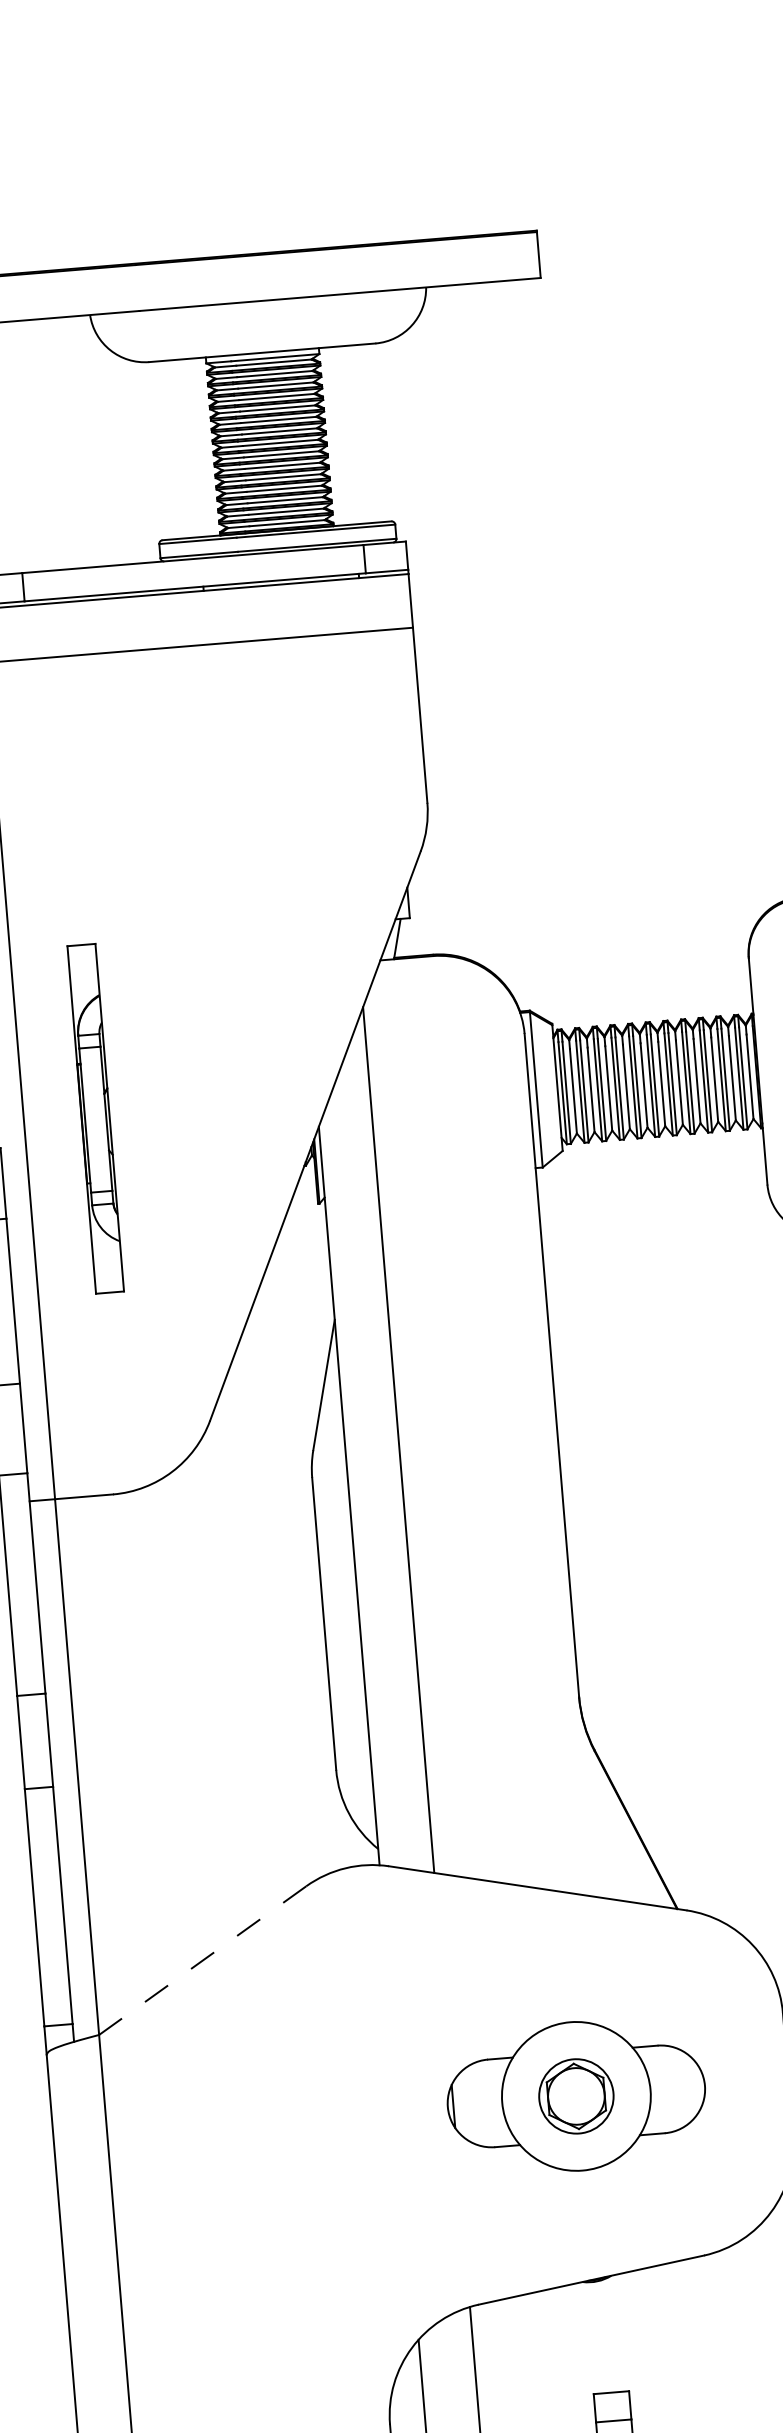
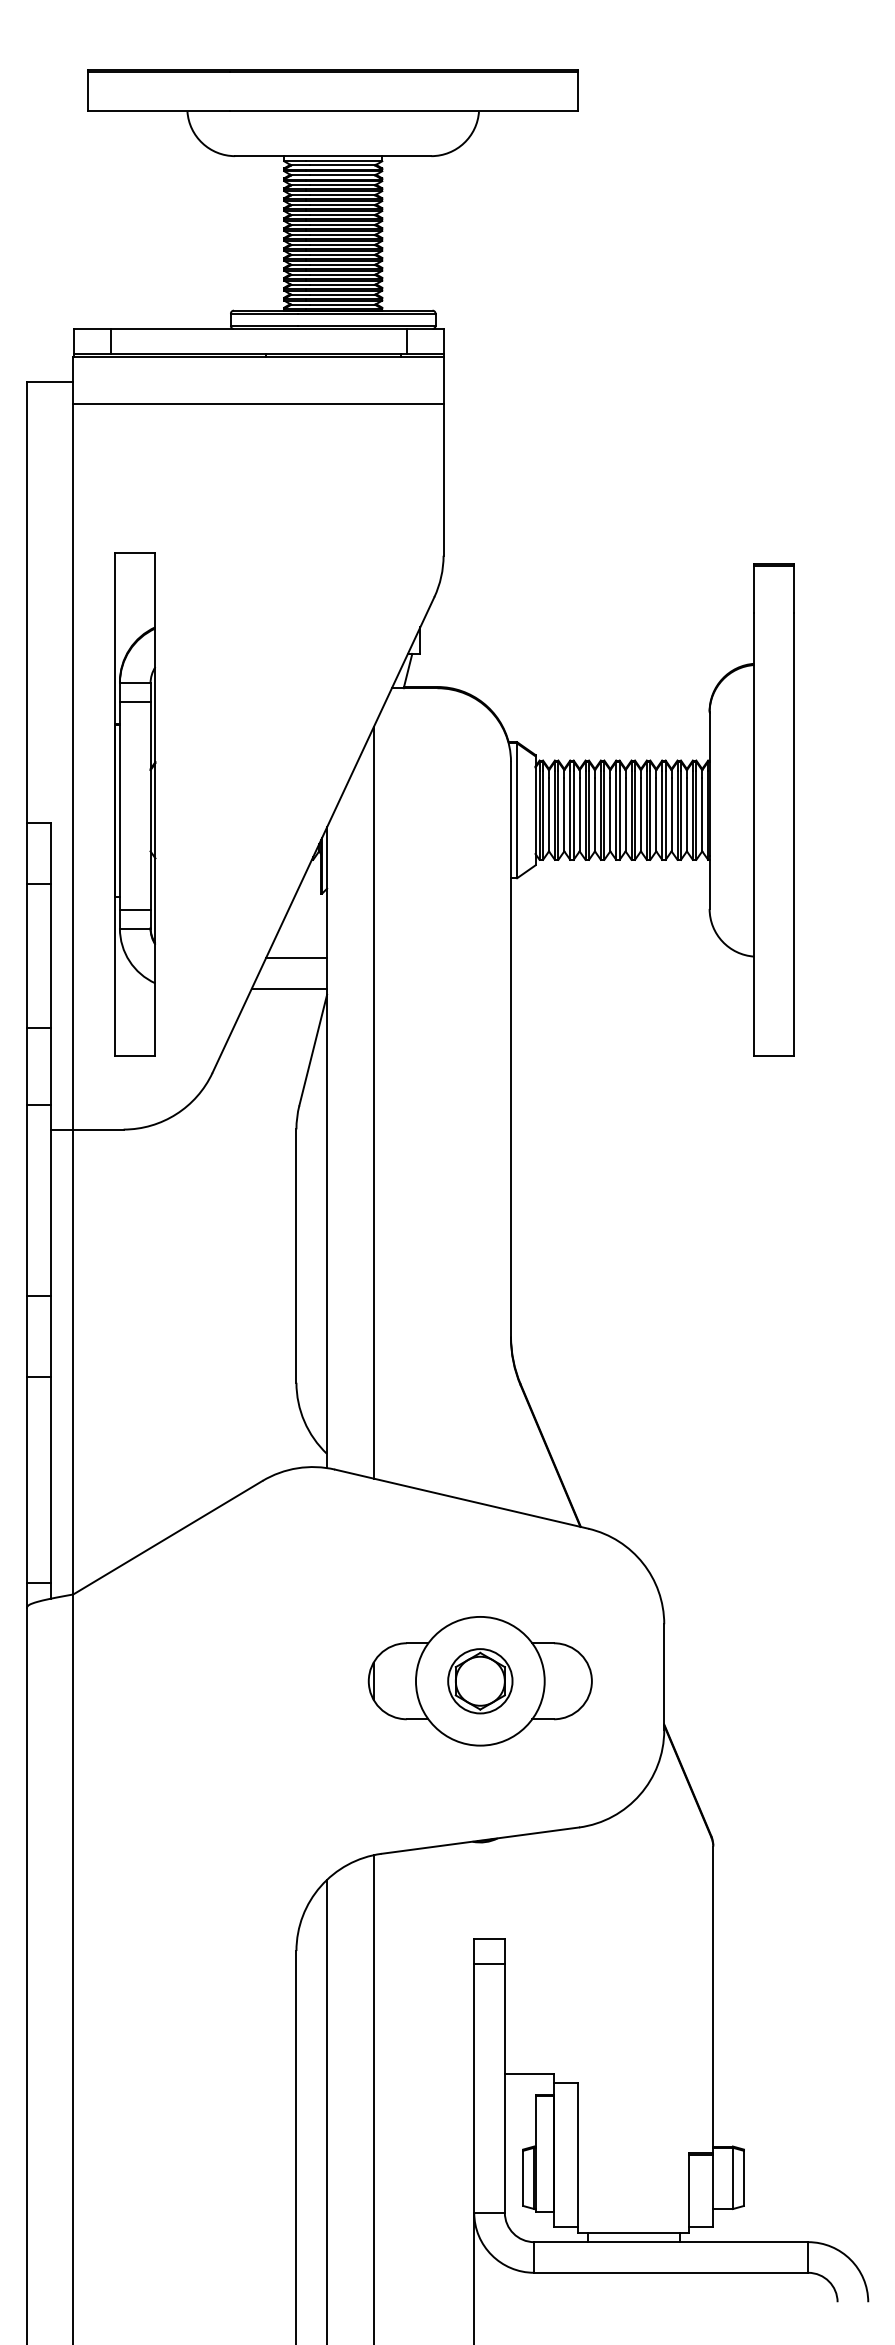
part: (95, 1118) -> (135, 804), size x1.67
line: (295, 1279) -> (296, 957), added
line: (290, 1316) -> (289, 988), added
line: (202, 1961) -> (167, 1538), dashed -> solid

